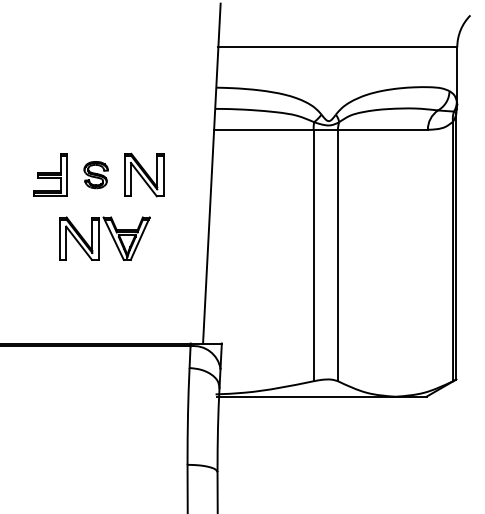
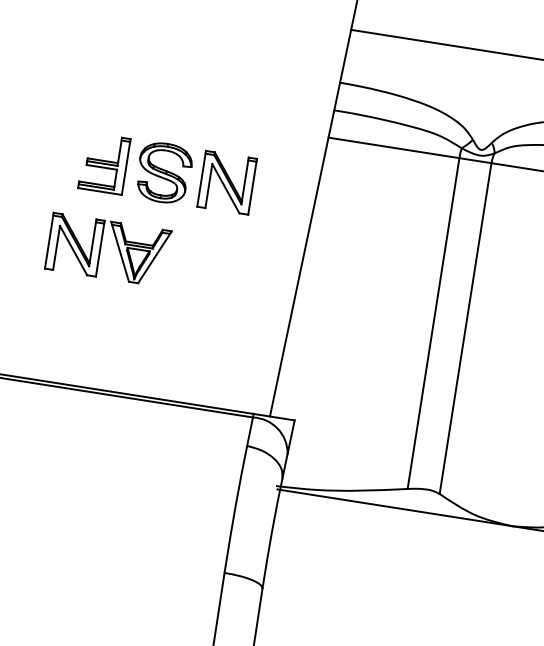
part: (95, 174) -> (163, 172), size x1.67
part: (104, 238) -> (107, 249), moved

